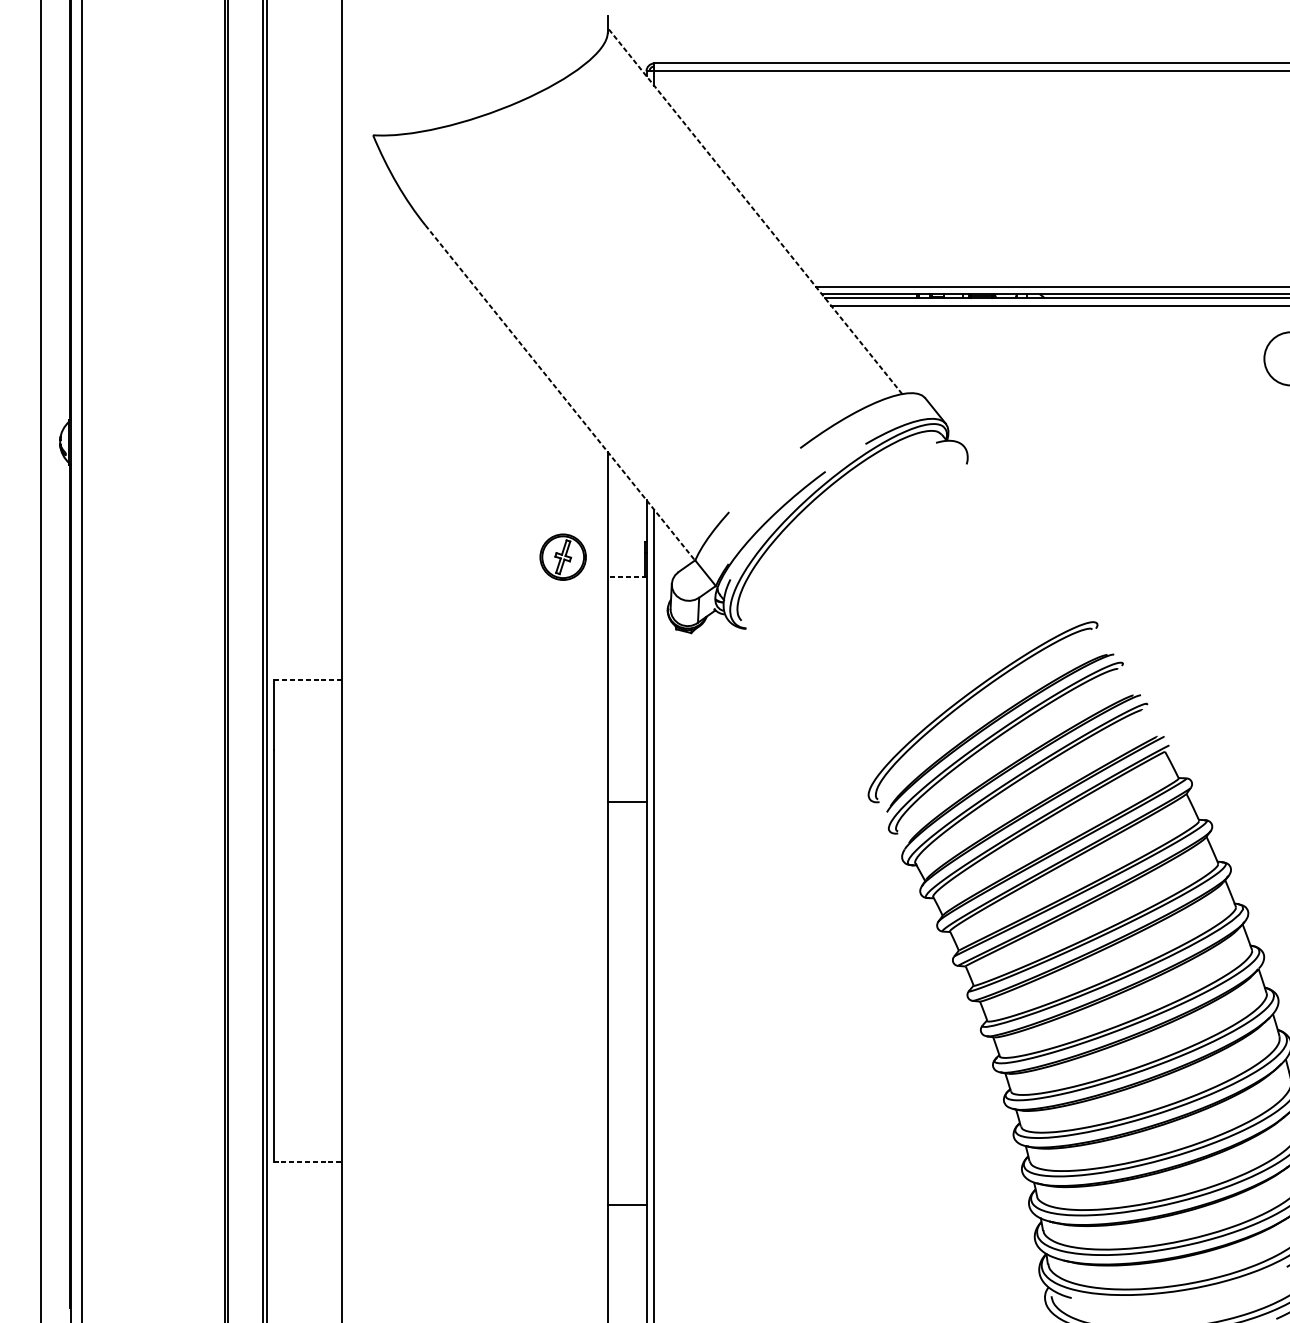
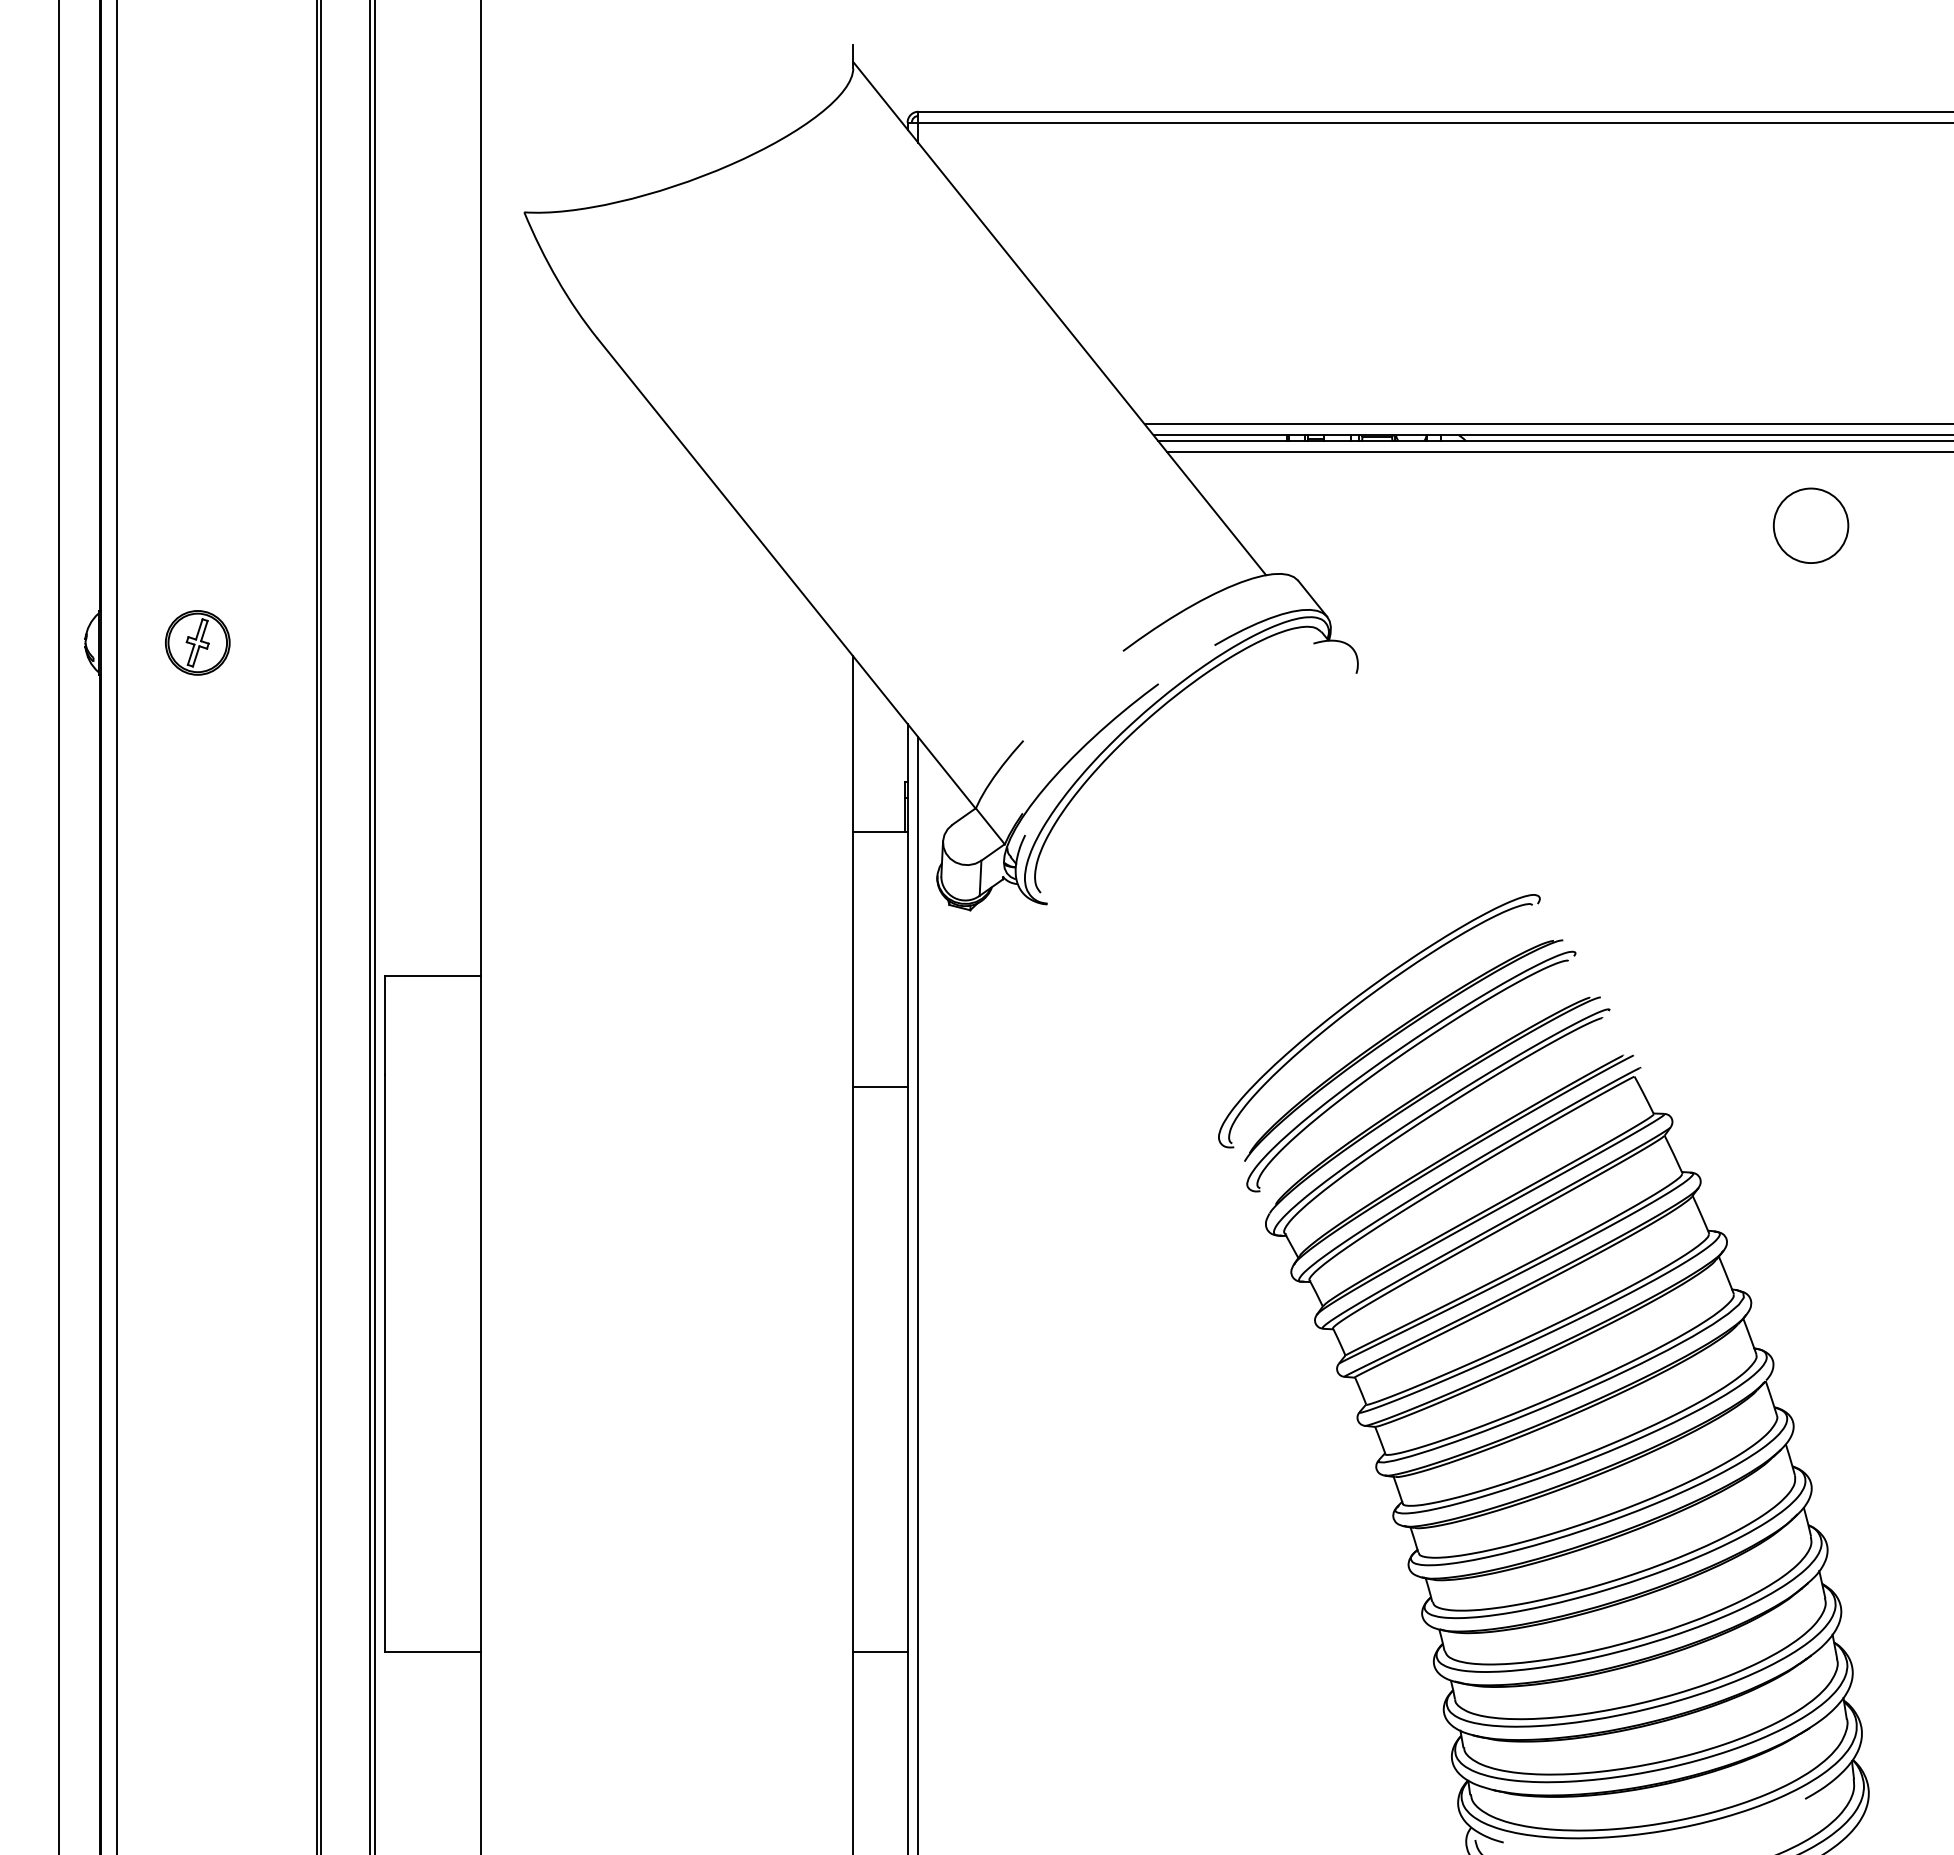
line: (754, 210) -> (1059, 318), dashed -> solid
line: (560, 392) -> (786, 573), dashed -> solid
part: (563, 556) -> (197, 642), moved
line: (626, 576) -> (879, 831), dashed -> solid
line: (307, 679) -> (432, 975), dashed -> solid
line: (627, 802) -> (880, 1087), moved
line: (308, 1161) -> (433, 1651), dashed -> solid
line: (627, 1204) -> (880, 1651), moved

